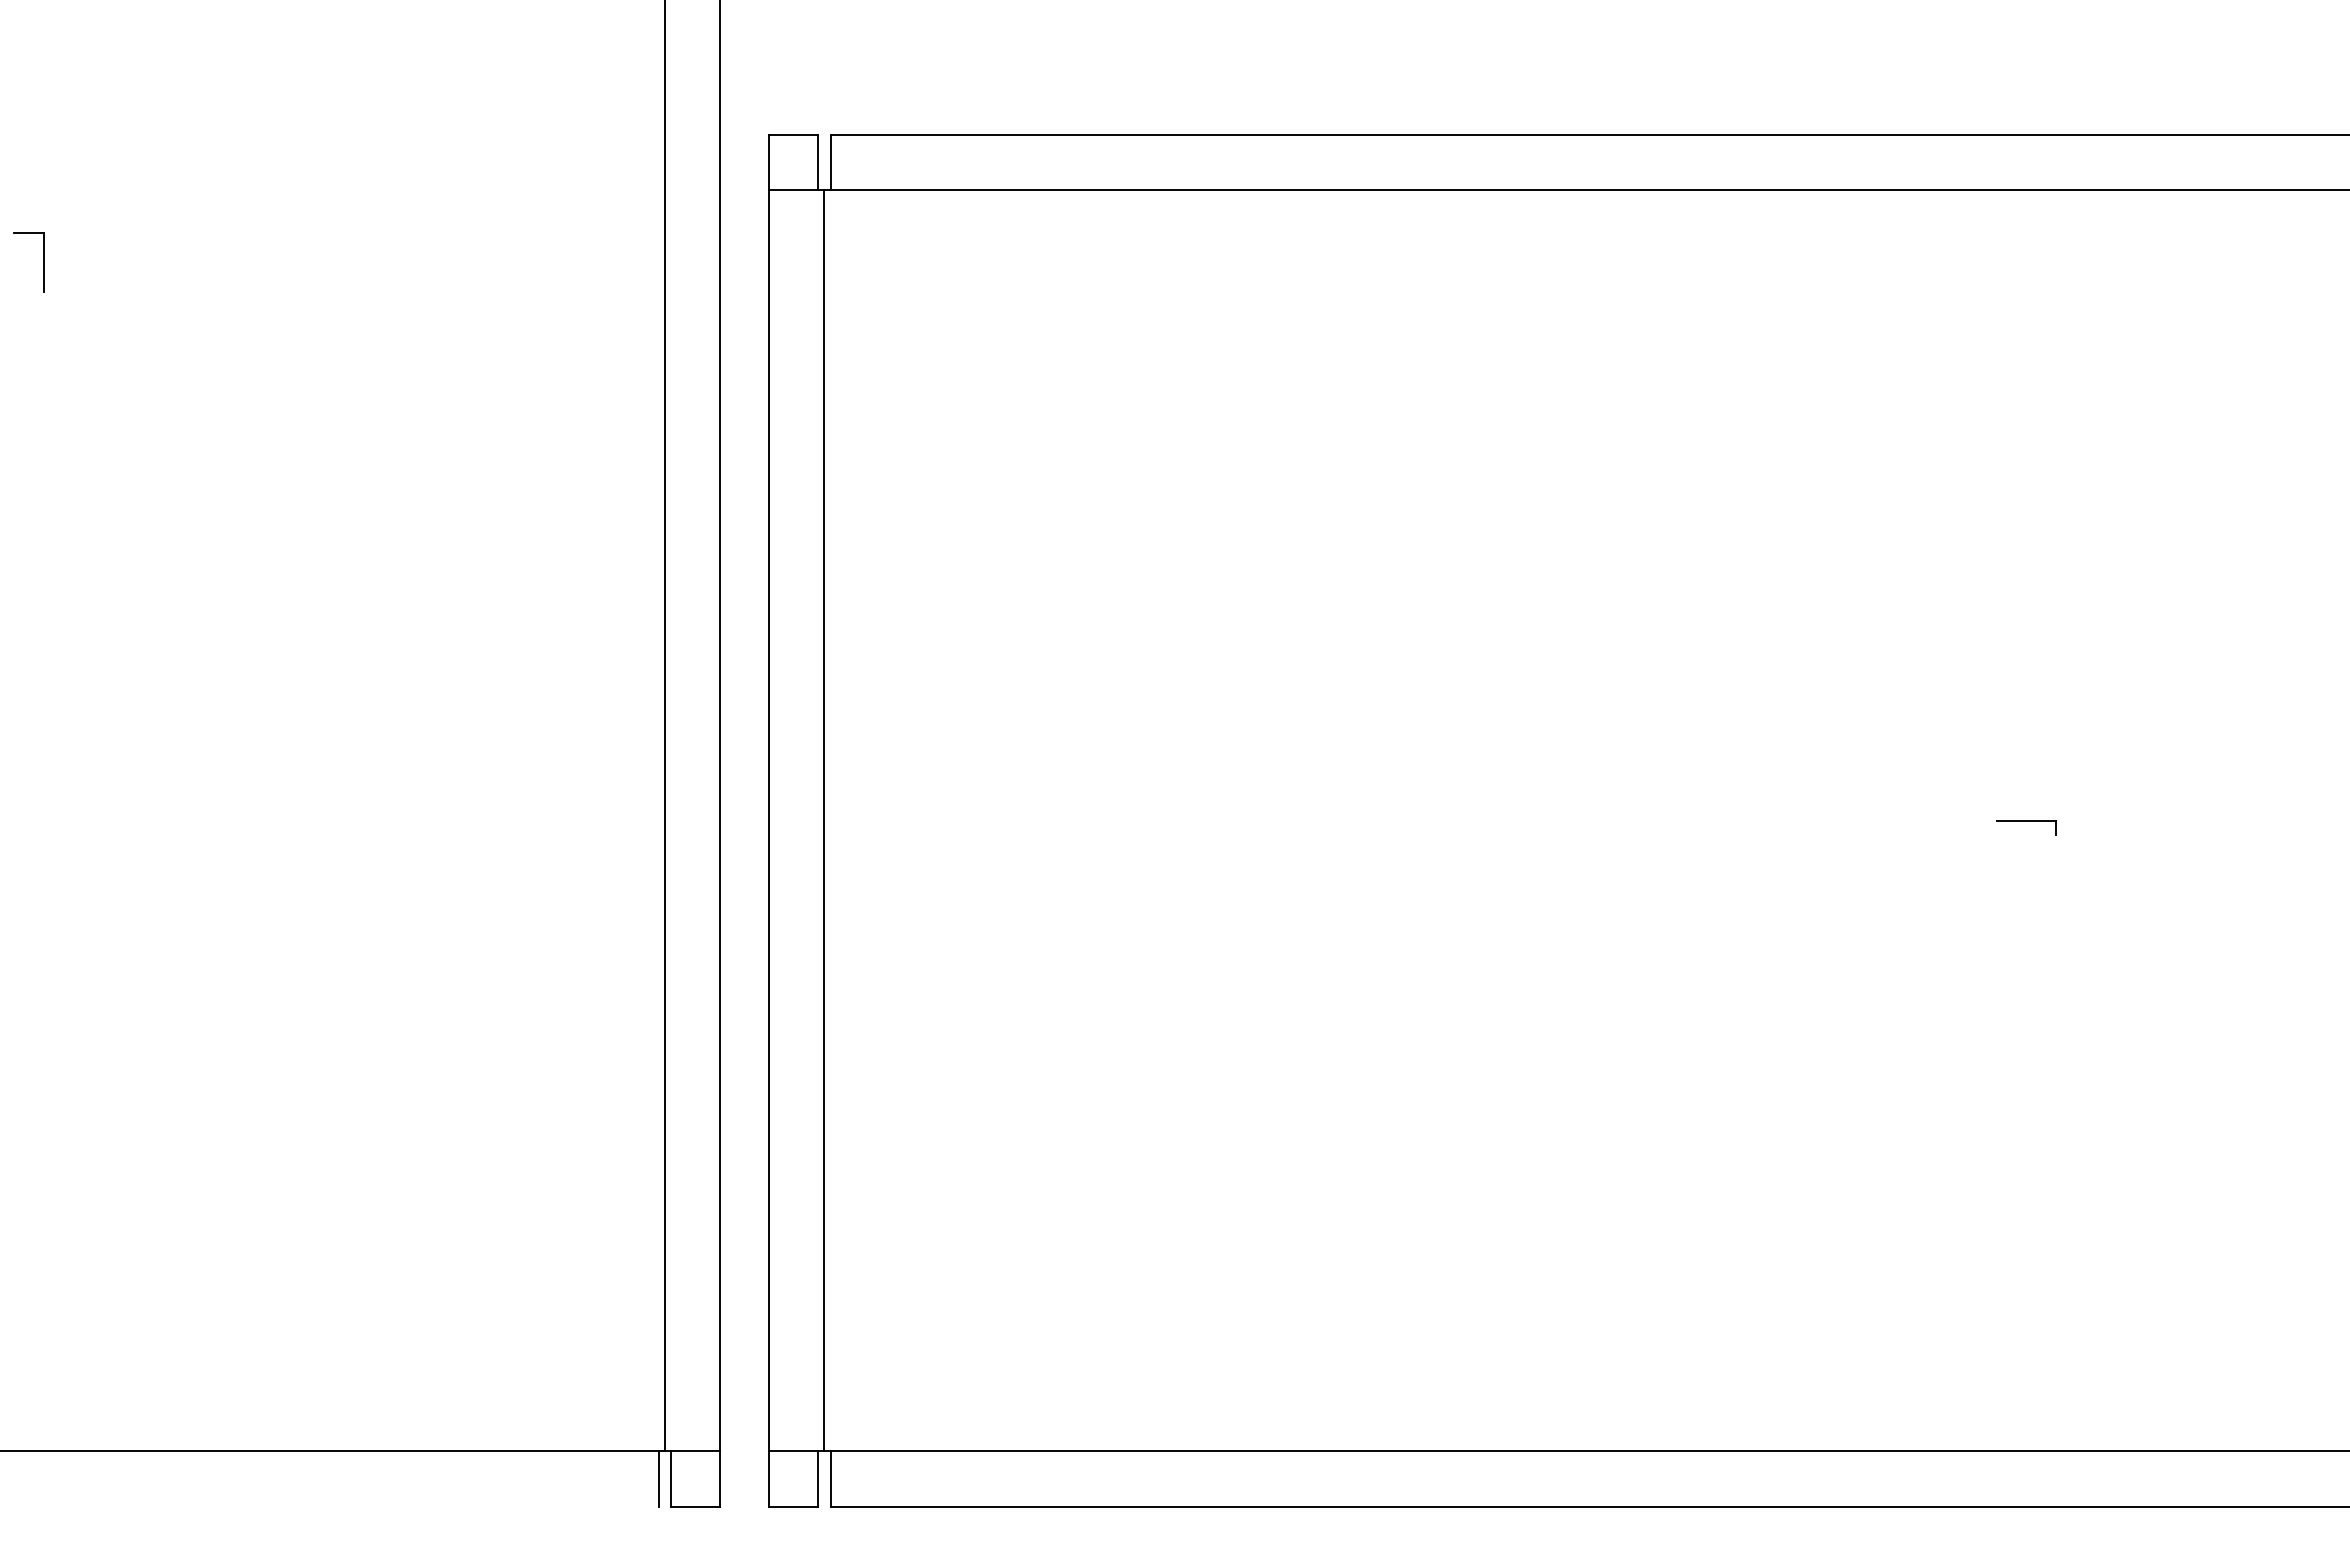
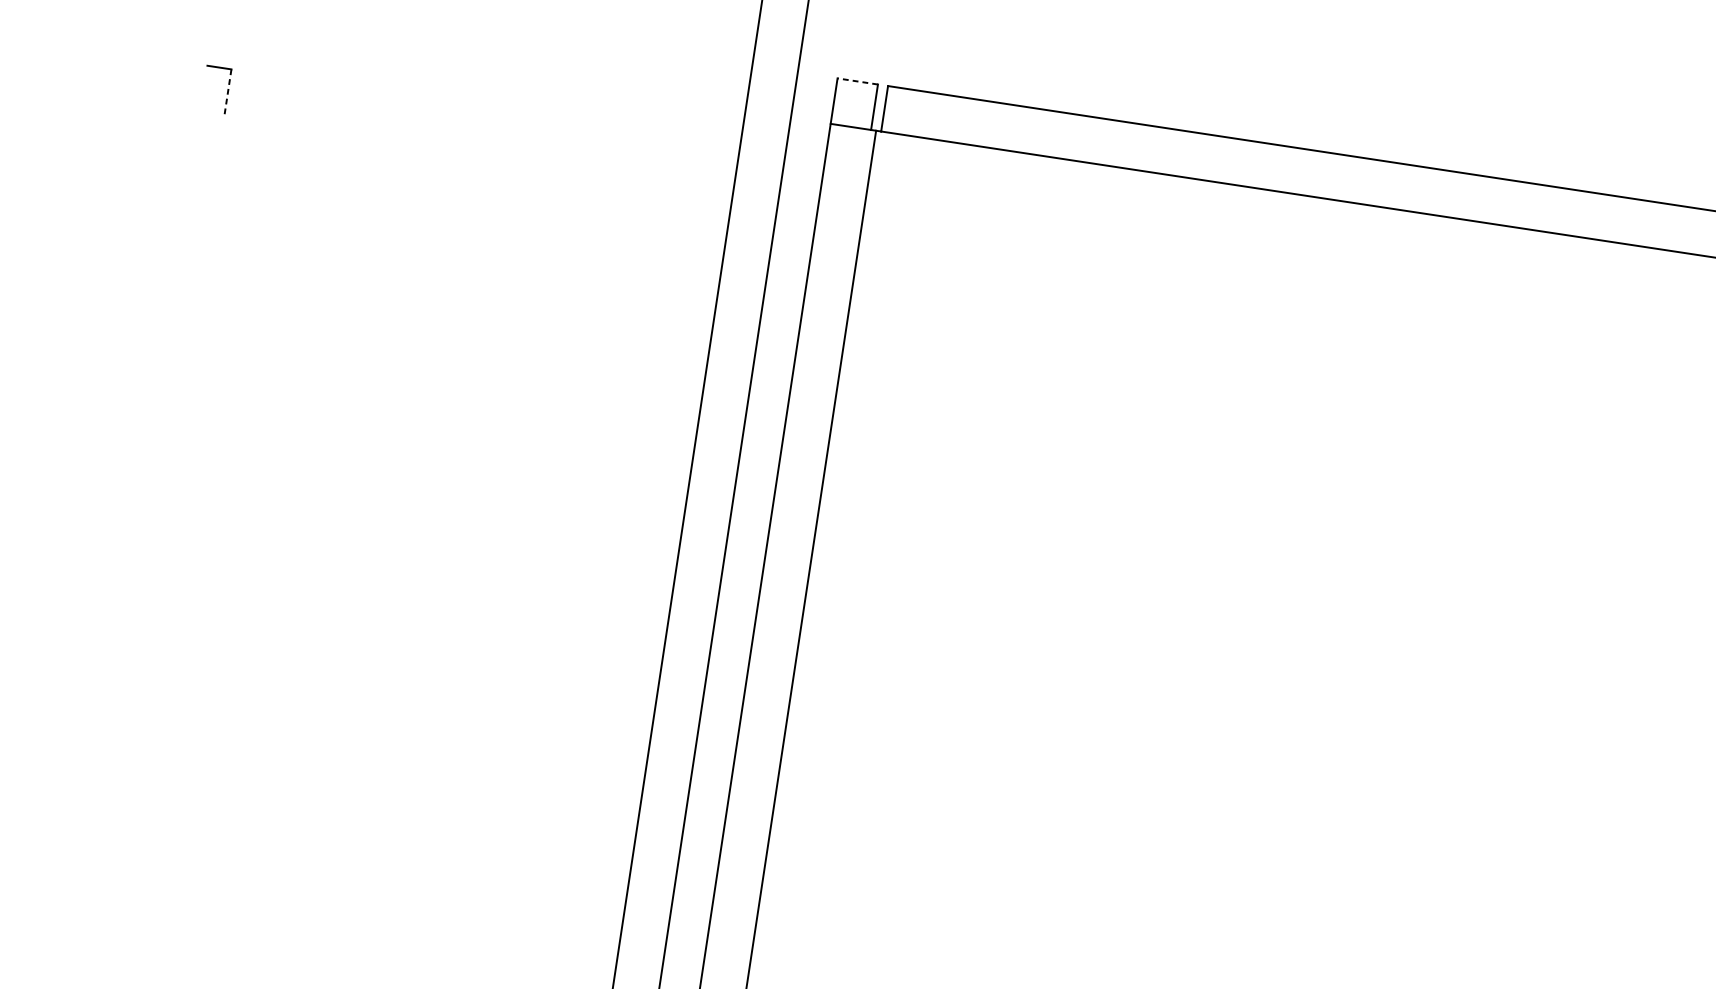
line: (793, 134) -> (857, 81), solid -> dashed
line: (43, 263) -> (227, 93), solid -> dashed

